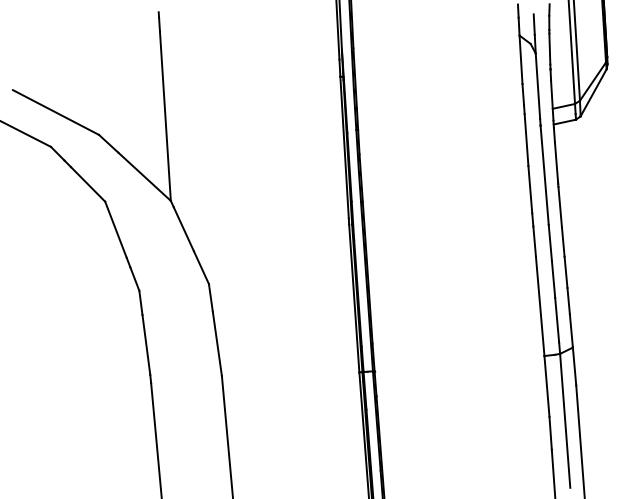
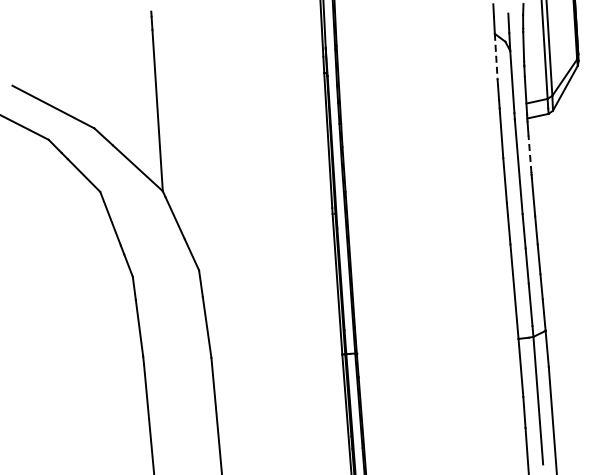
line: (521, 60) -> (496, 57), solid -> dashed
line: (555, 162) -> (529, 154), solid -> dashed

